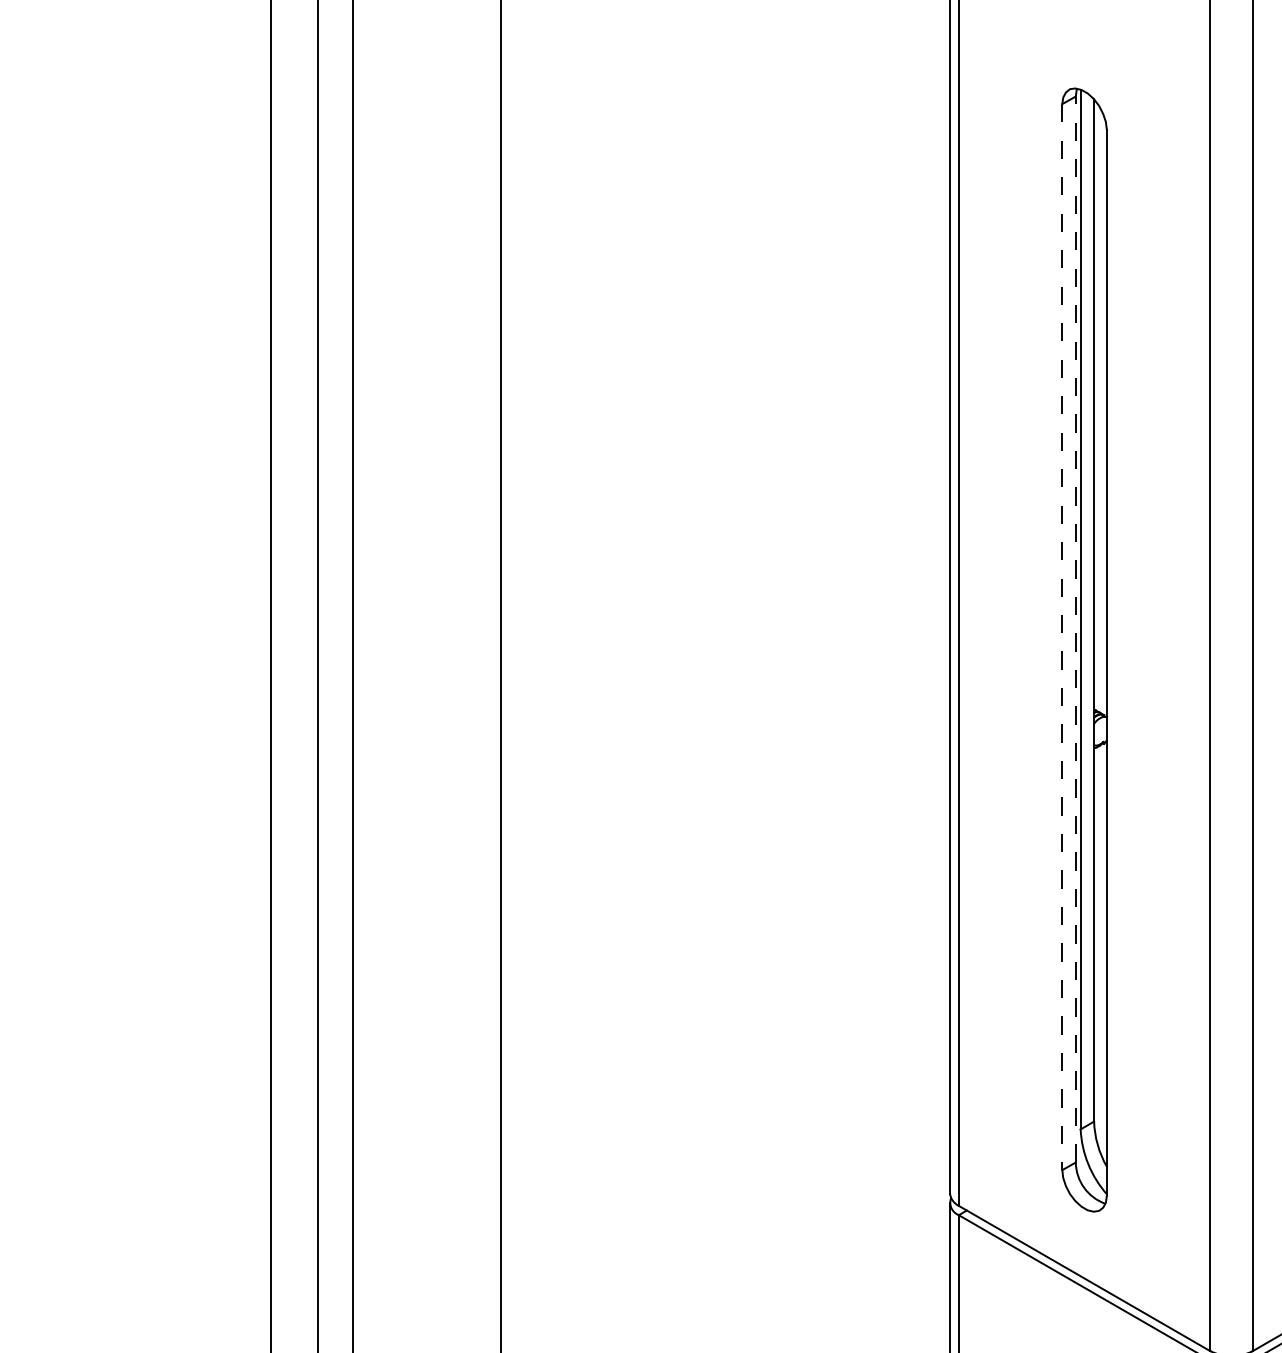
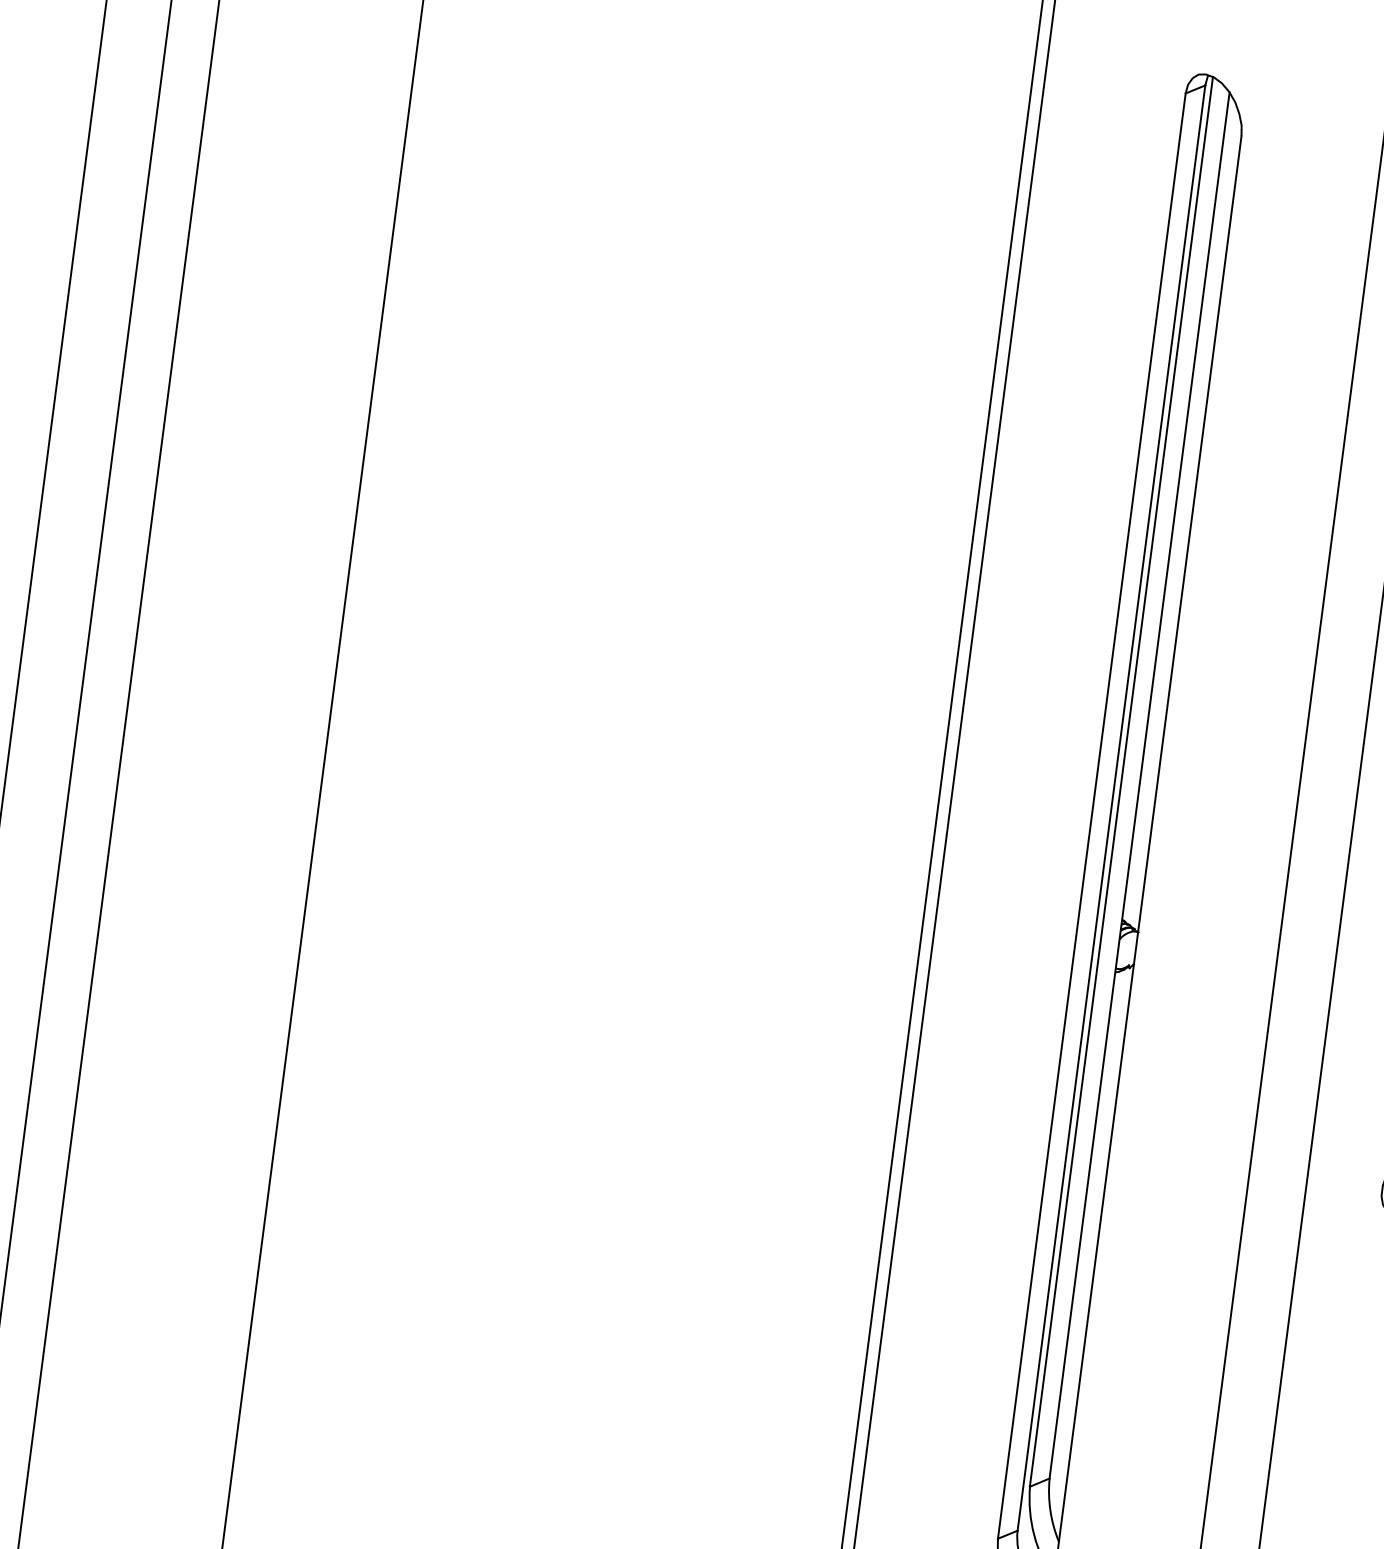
line: (1075, 629) -> (1111, 808), dashed -> solid
line: (1062, 637) -> (1092, 816), dashed -> solid

